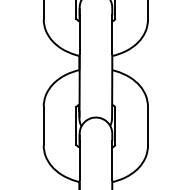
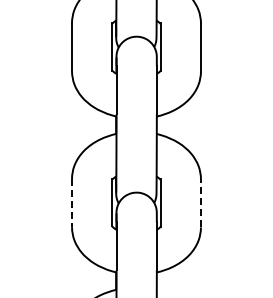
line: (147, 125) -> (200, 202), solid -> dashed
line: (44, 126) -> (72, 203), solid -> dashed

